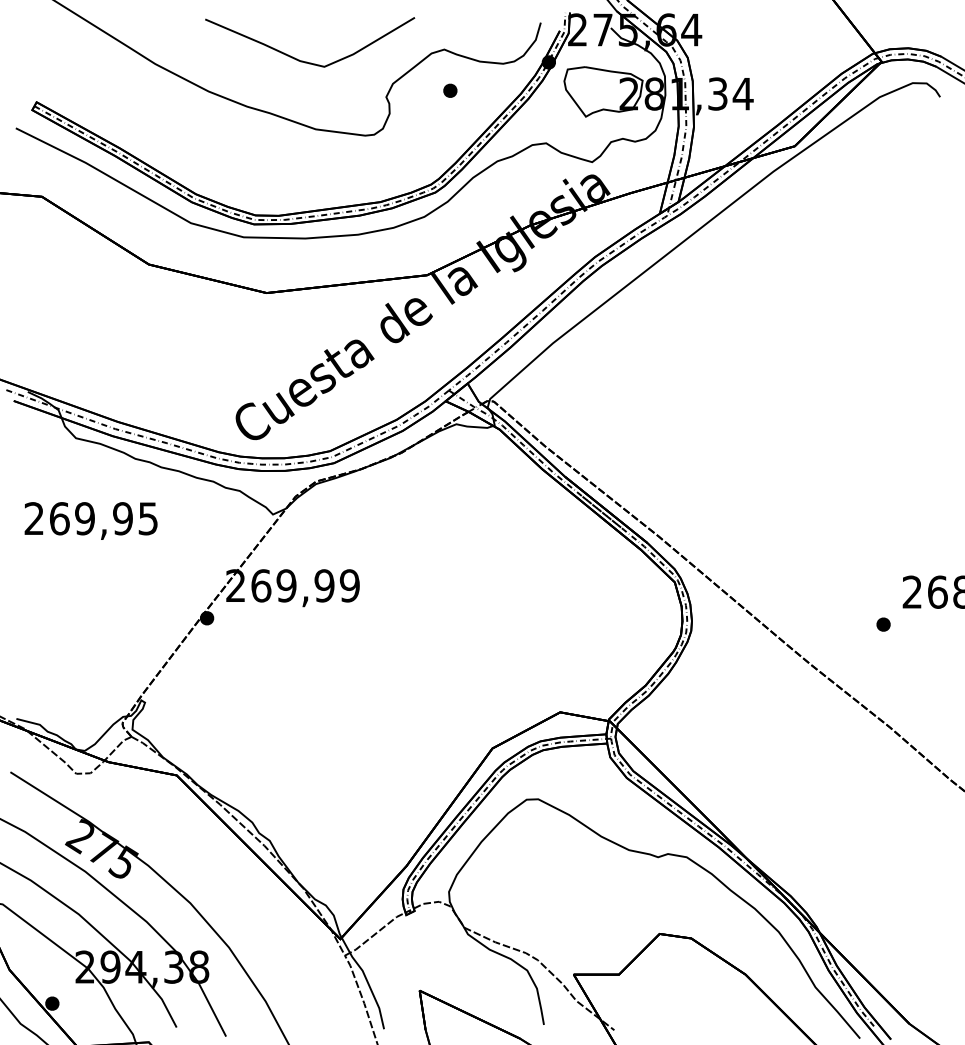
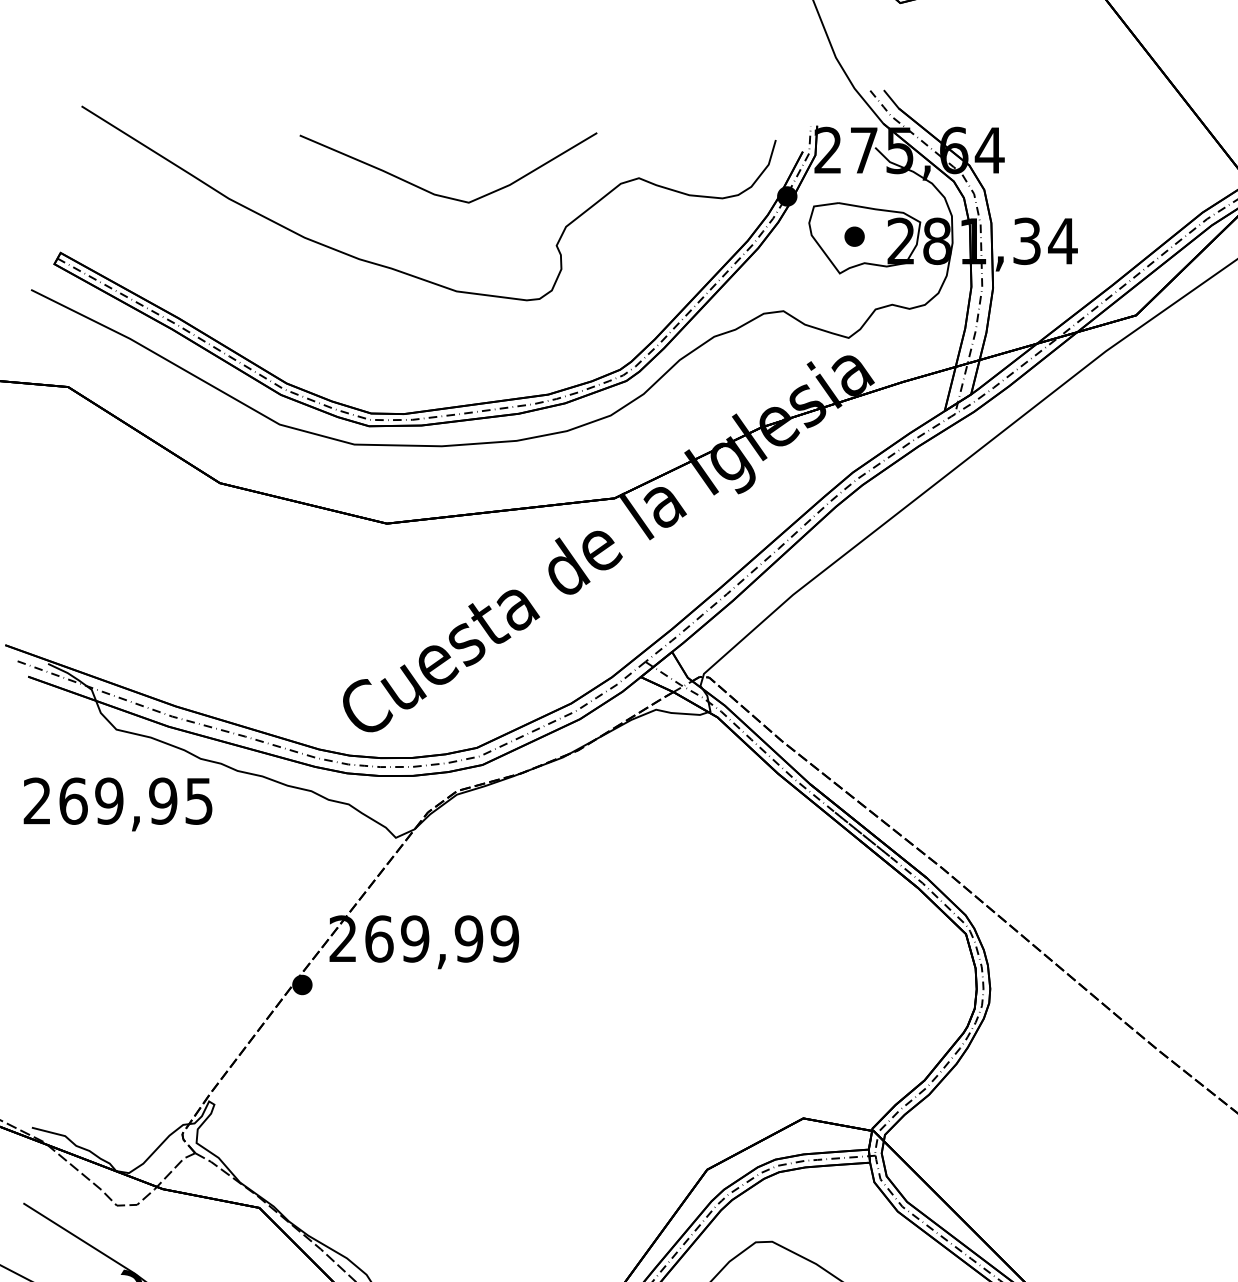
part: (450, 90) -> (854, 236), moved
text: (90, 520) -> (117, 803), moved

